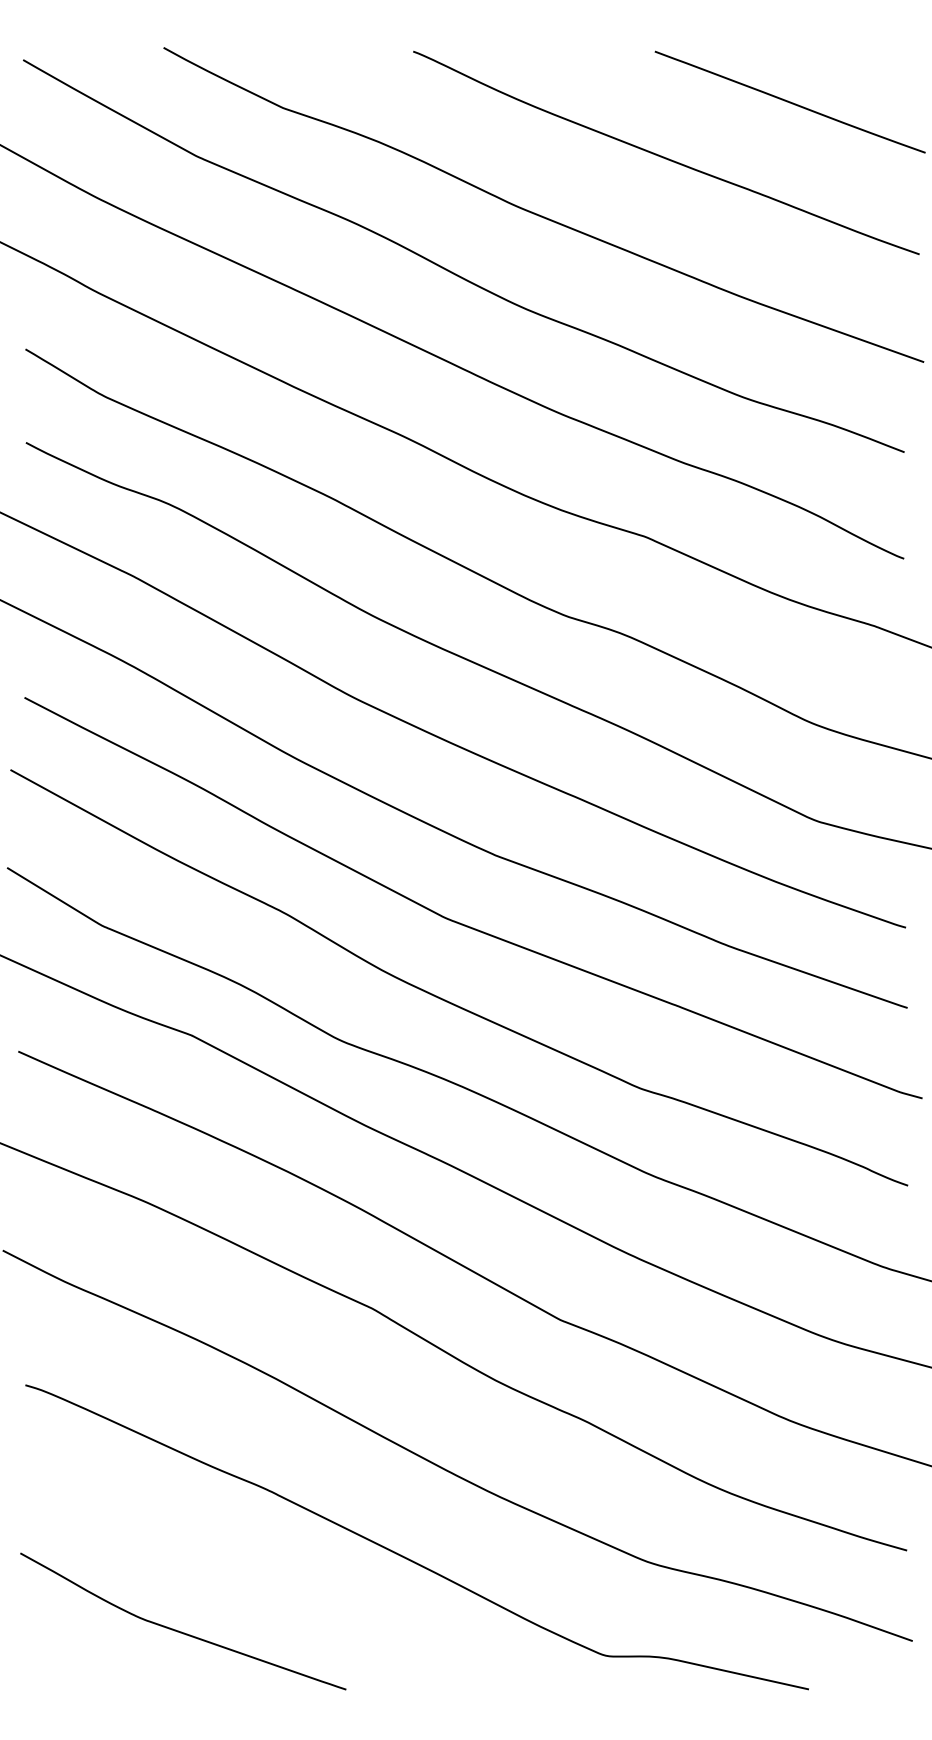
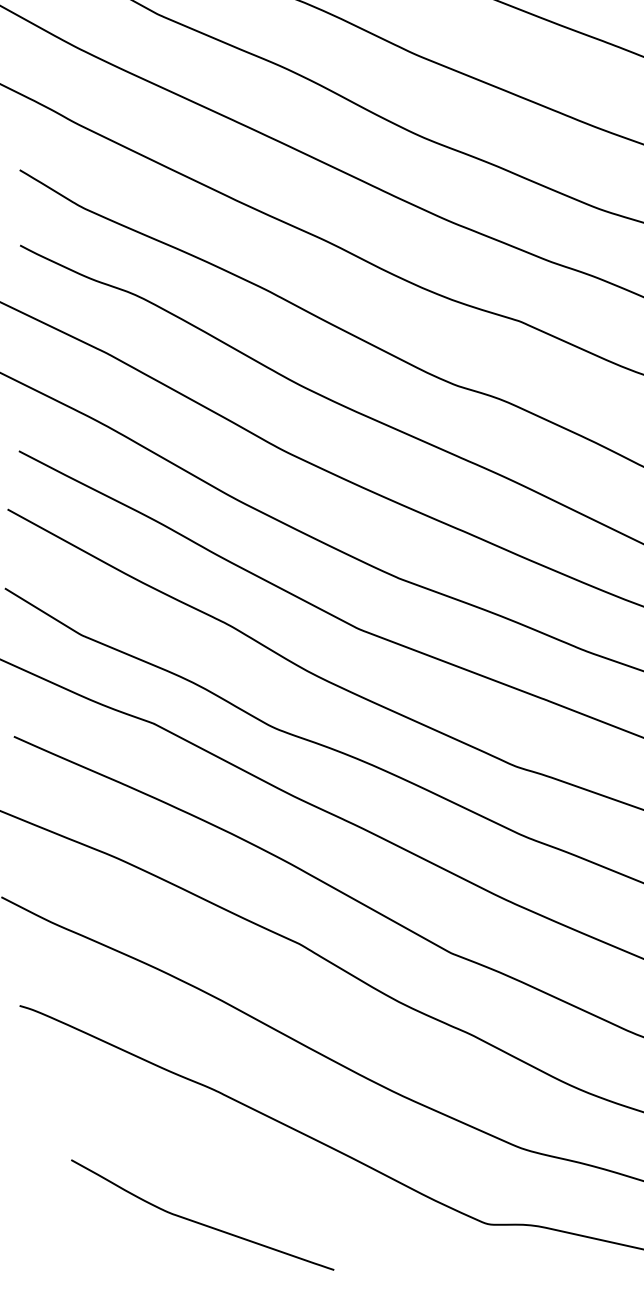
curve: (181, 1631) -> (201, 1223), moved

